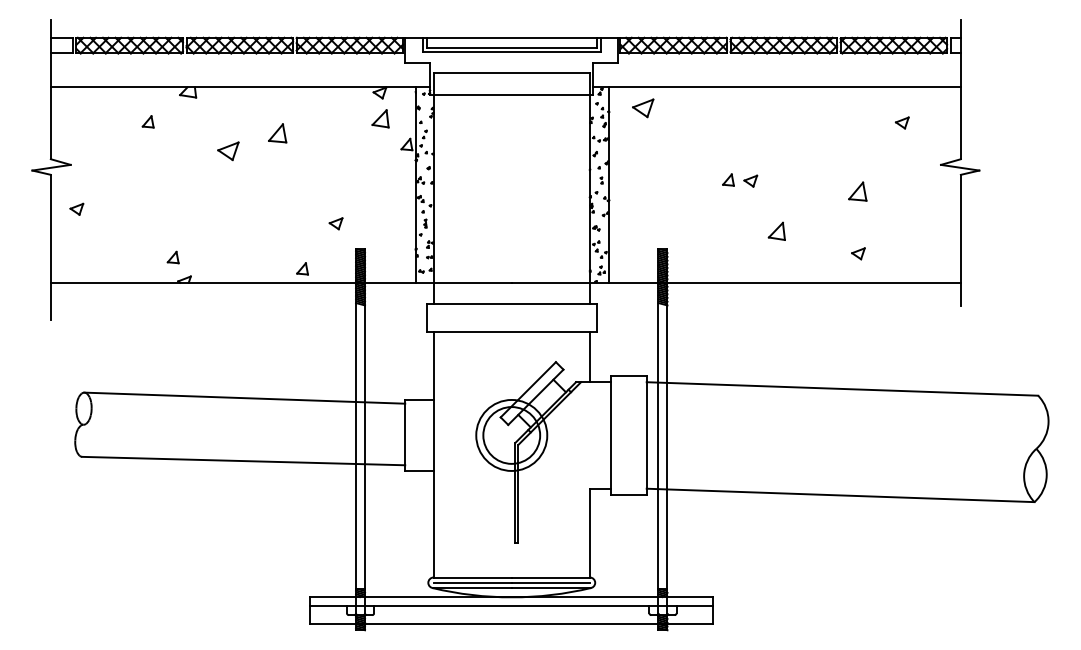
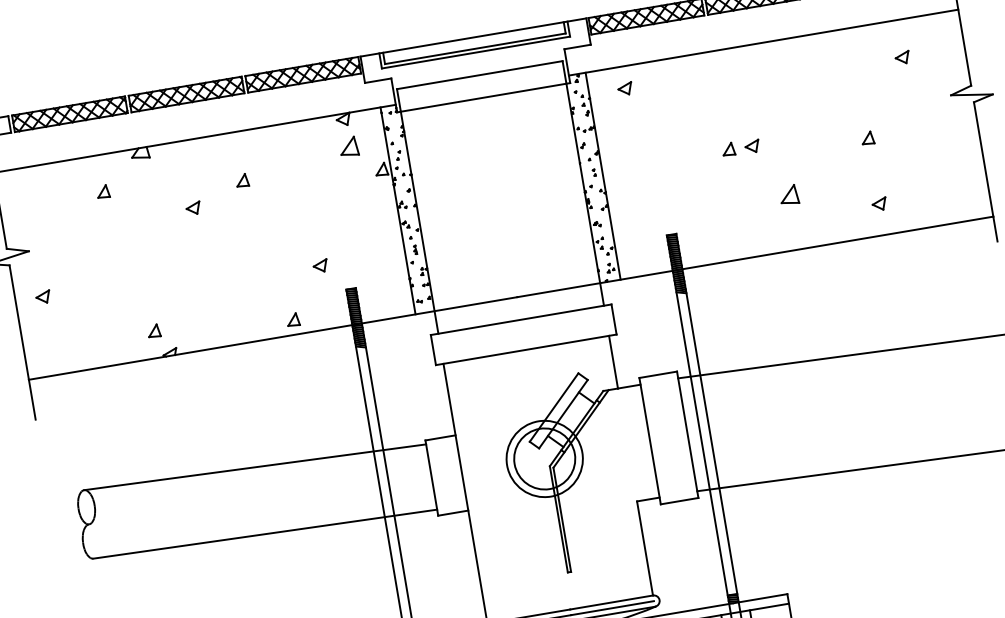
part: (642, 108) -> (624, 89), size x0.62
part: (277, 132) -> (242, 179), size x0.62
part: (228, 150) -> (193, 207), size x0.62
part: (857, 190) -> (867, 137), size x0.62

